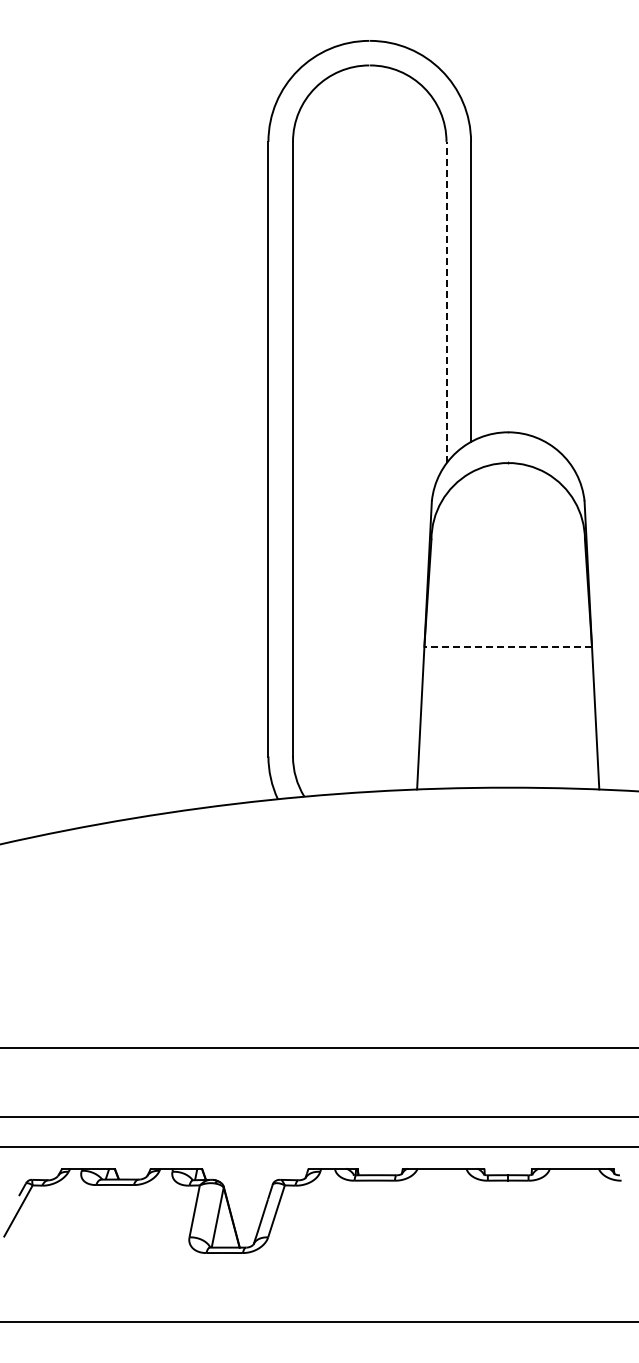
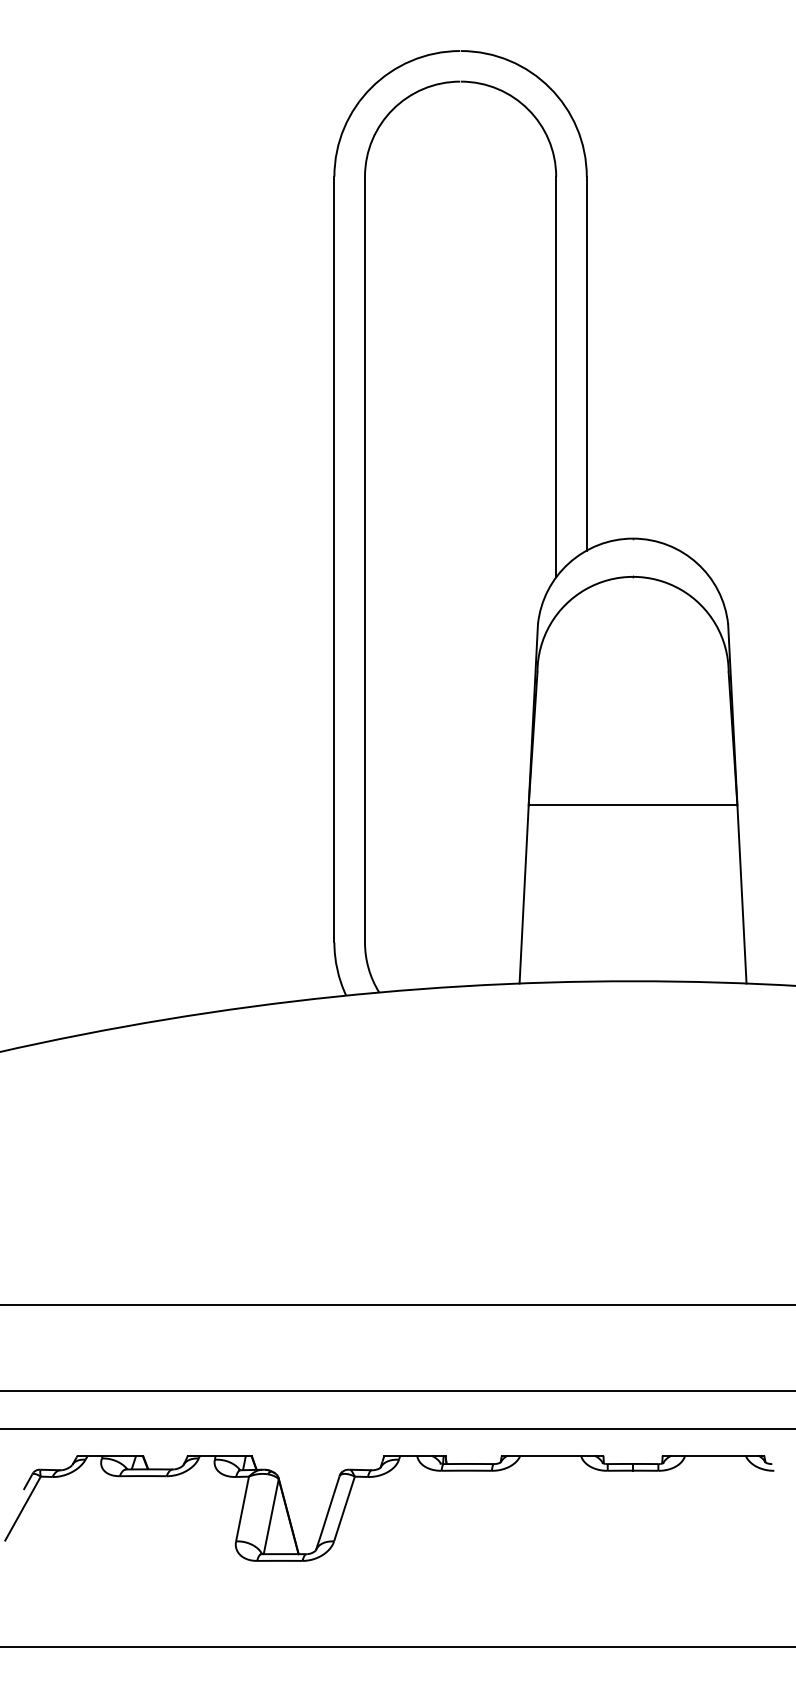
line: (446, 302) -> (556, 376), dashed -> solid
line: (508, 646) -> (633, 805), dashed -> solid

